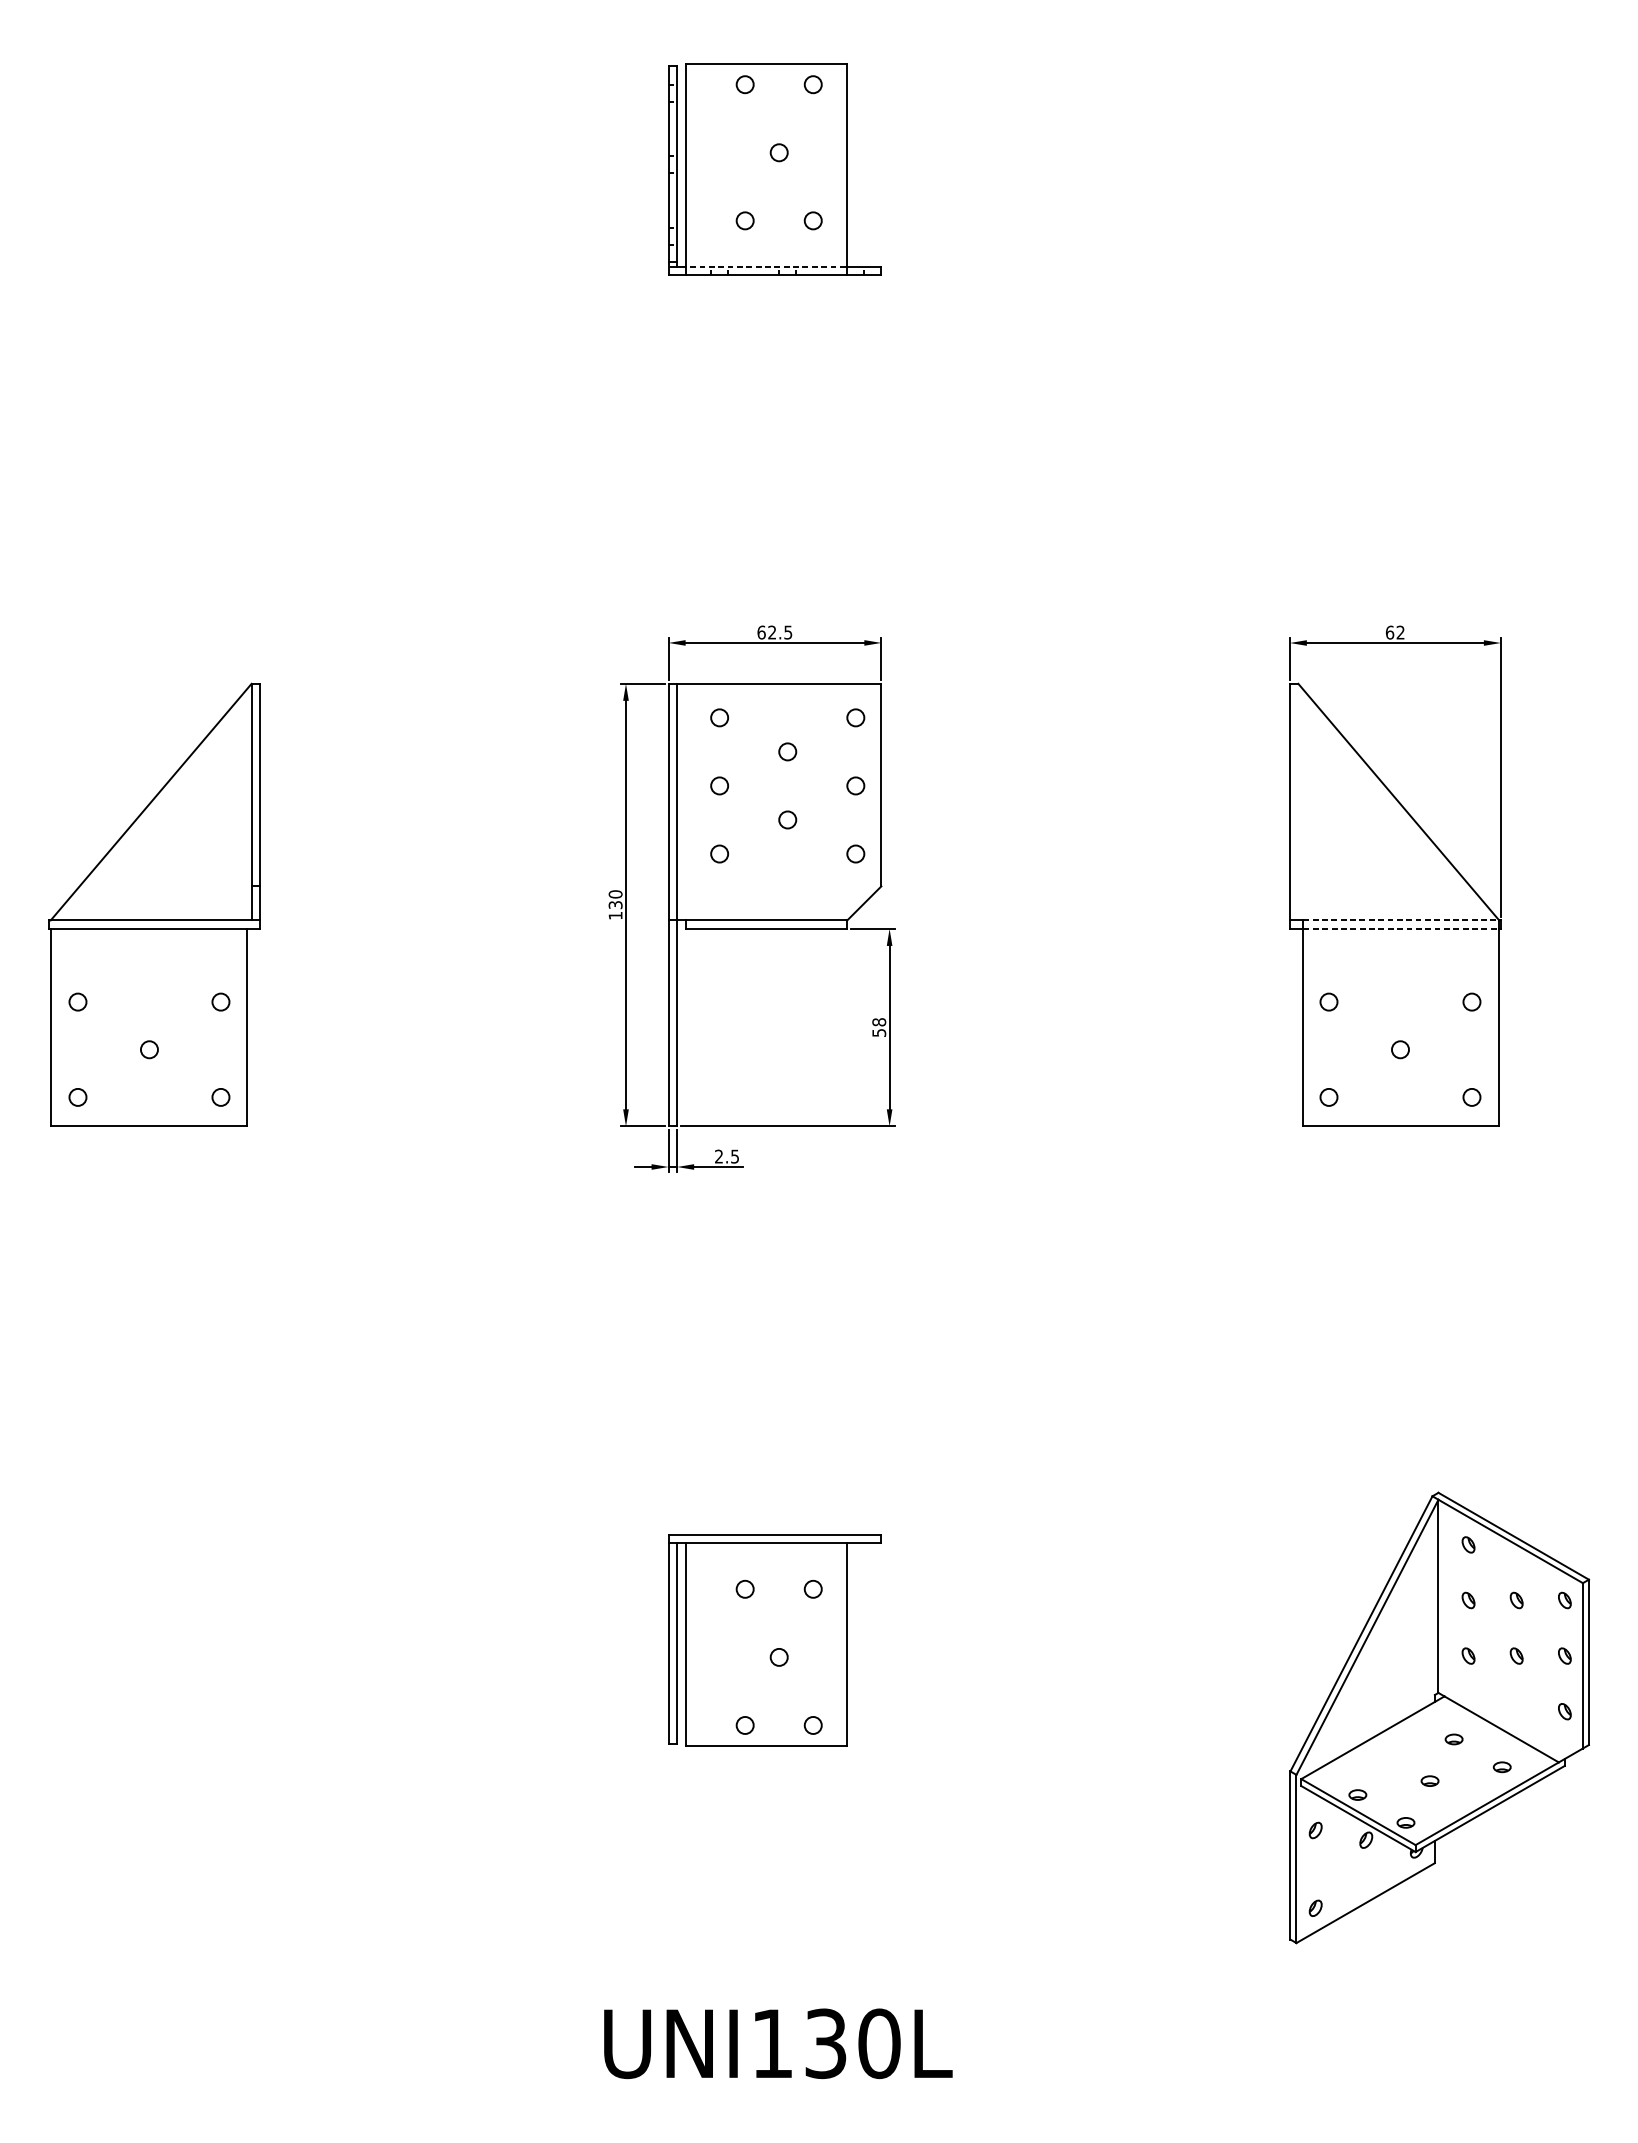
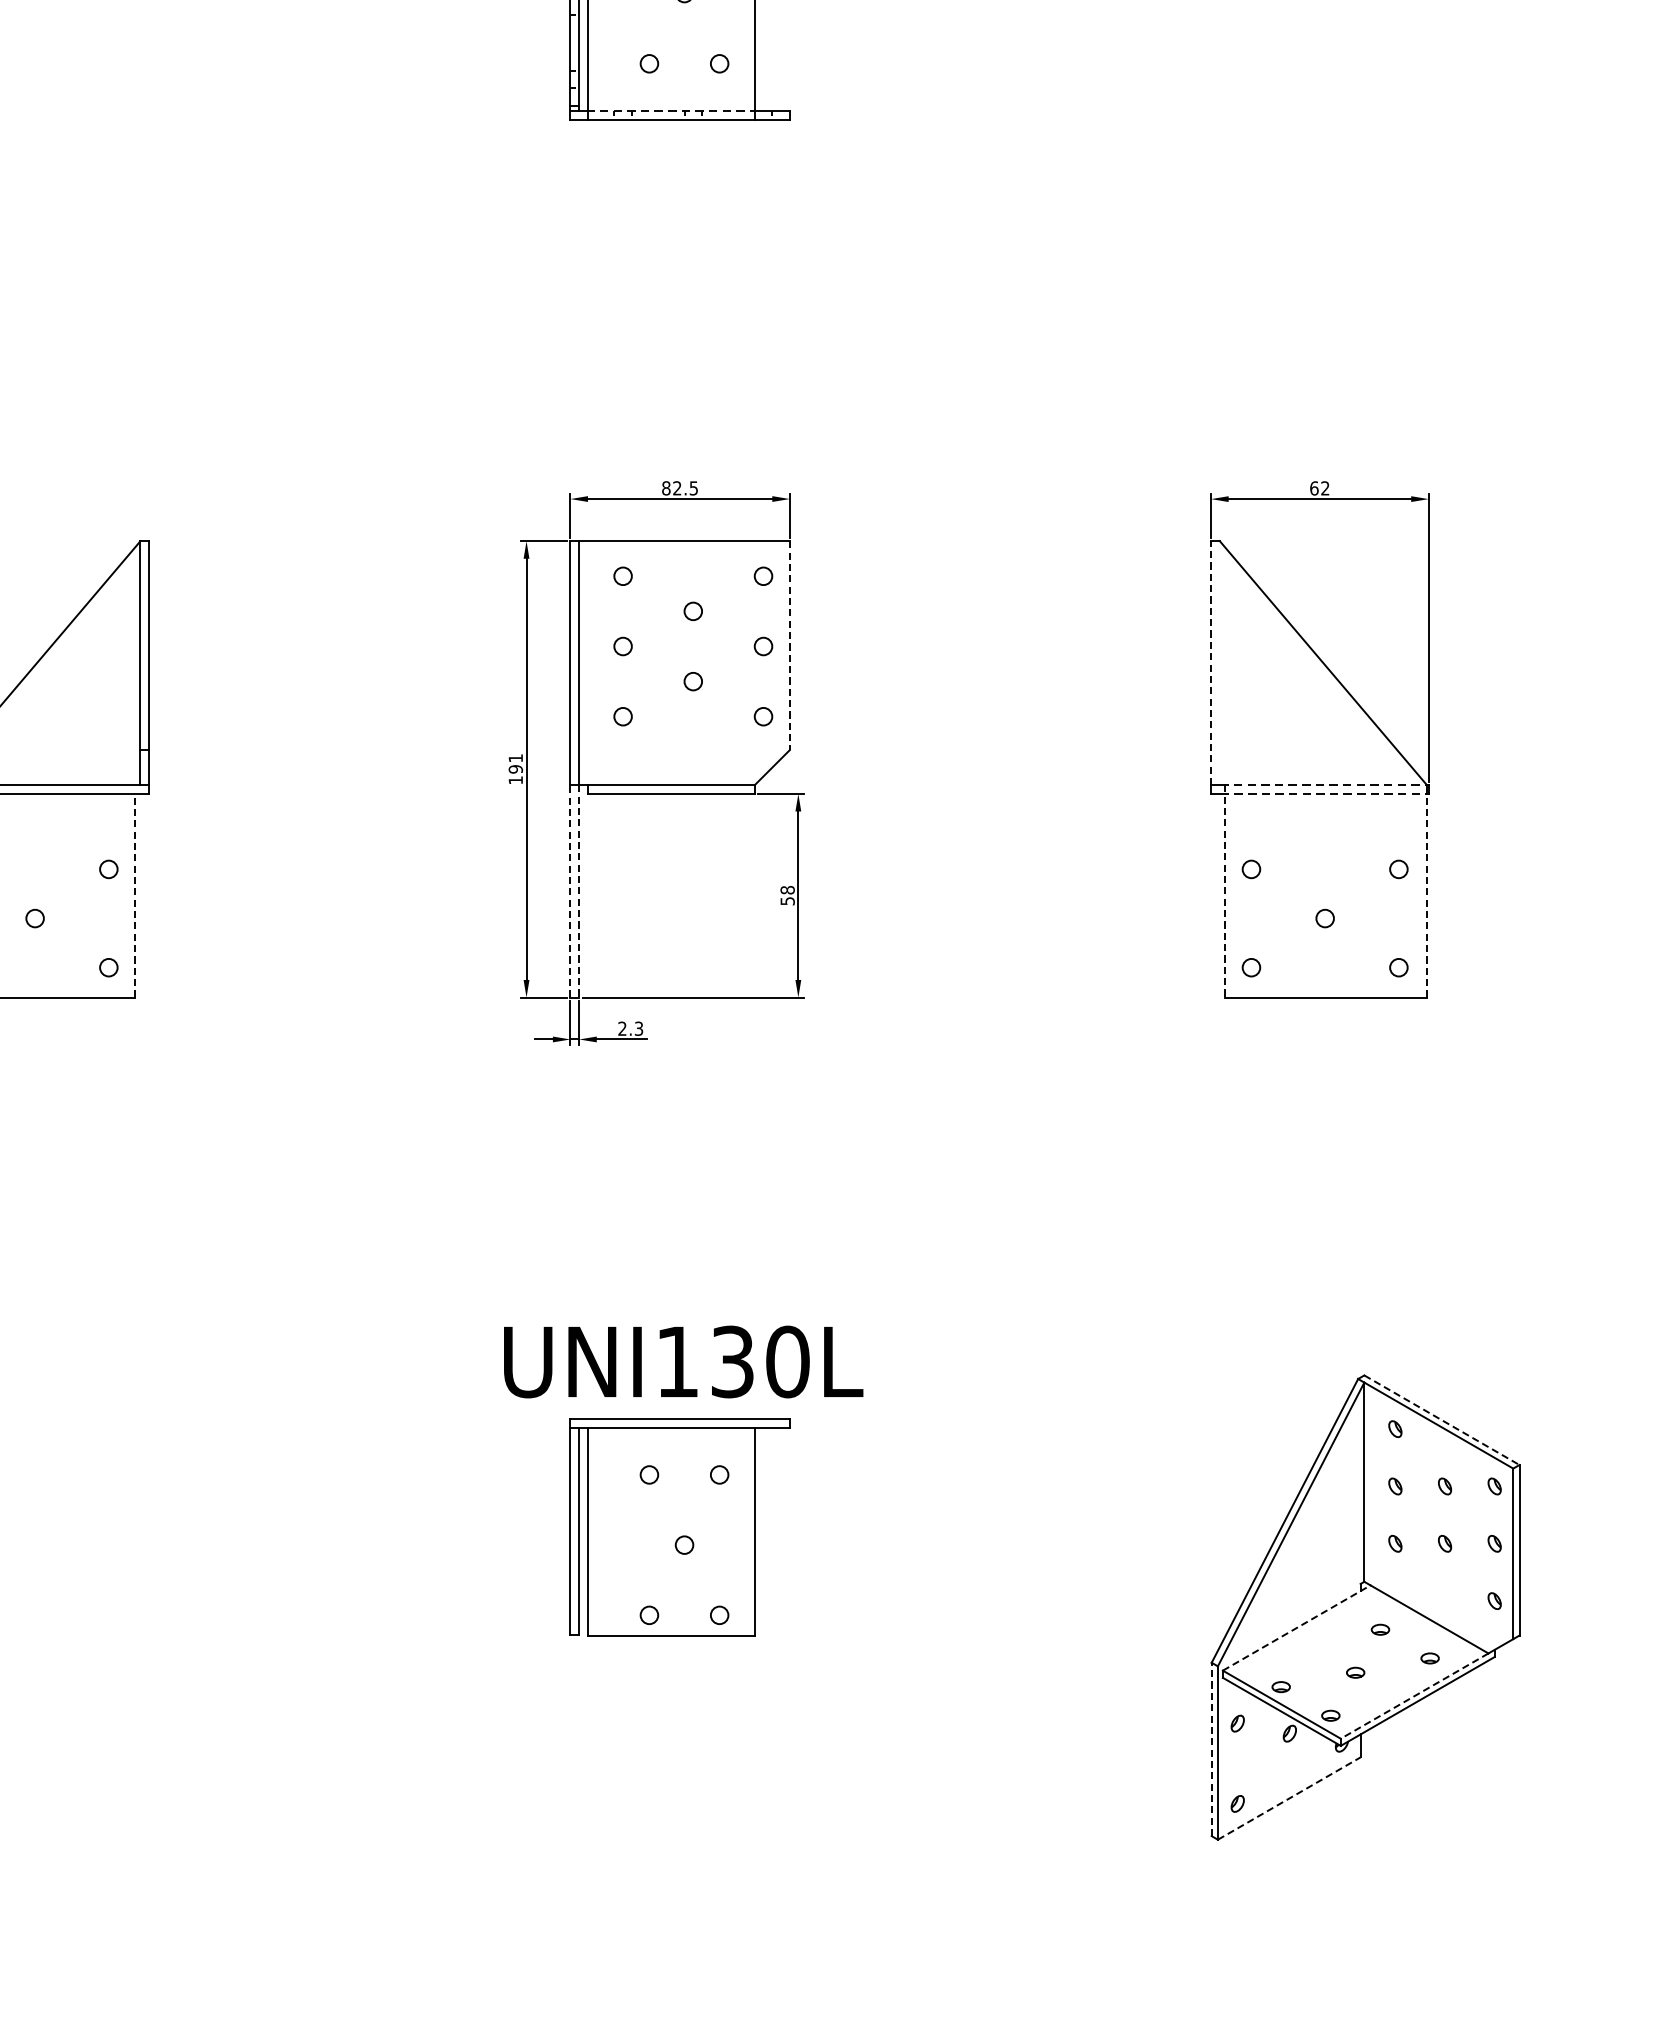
text: (761, 632) -> (666, 488), 62.5 -> 82.5
line: (881, 785) -> (789, 646), solid -> dashed
line: (1289, 801) -> (1210, 662), solid -> dashed
text: (615, 899) -> (515, 763), 130 -> 191
line: (668, 1023) -> (570, 891), solid -> dashed
line: (677, 1023) -> (579, 891), solid -> dashed
line: (1303, 1023) -> (1225, 891), solid -> dashed
line: (1499, 1023) -> (1427, 891), solid -> dashed
line: (246, 1027) -> (135, 895), solid -> dashed
text: (735, 1155) -> (639, 1027), 2.5 -> 2.3
line: (1513, 1536) -> (1441, 1420), solid -> dashed
line: (1372, 1737) -> (1296, 1627), solid -> dashed
line: (1487, 1803) -> (1414, 1695), solid -> dashed
line: (1290, 1855) -> (1211, 1749), solid -> dashed
line: (1365, 1903) -> (1289, 1798), solid -> dashed
text: (778, 2043) -> (683, 1361), moved

